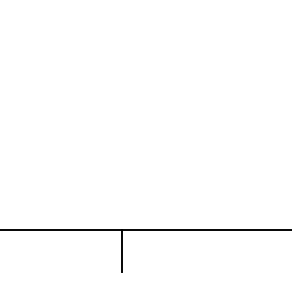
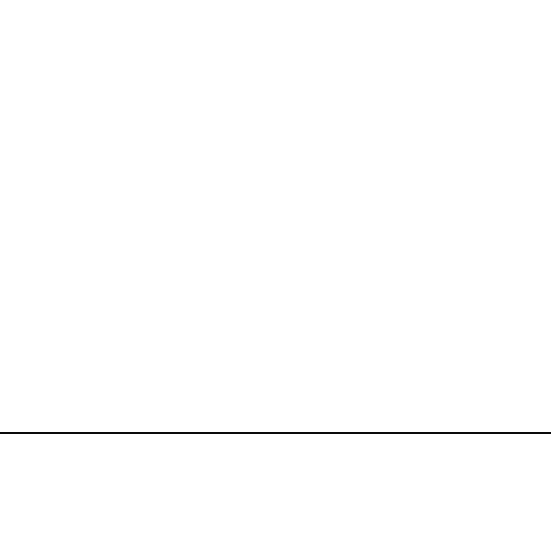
line: (121, 250) -> (229, 472), removed

